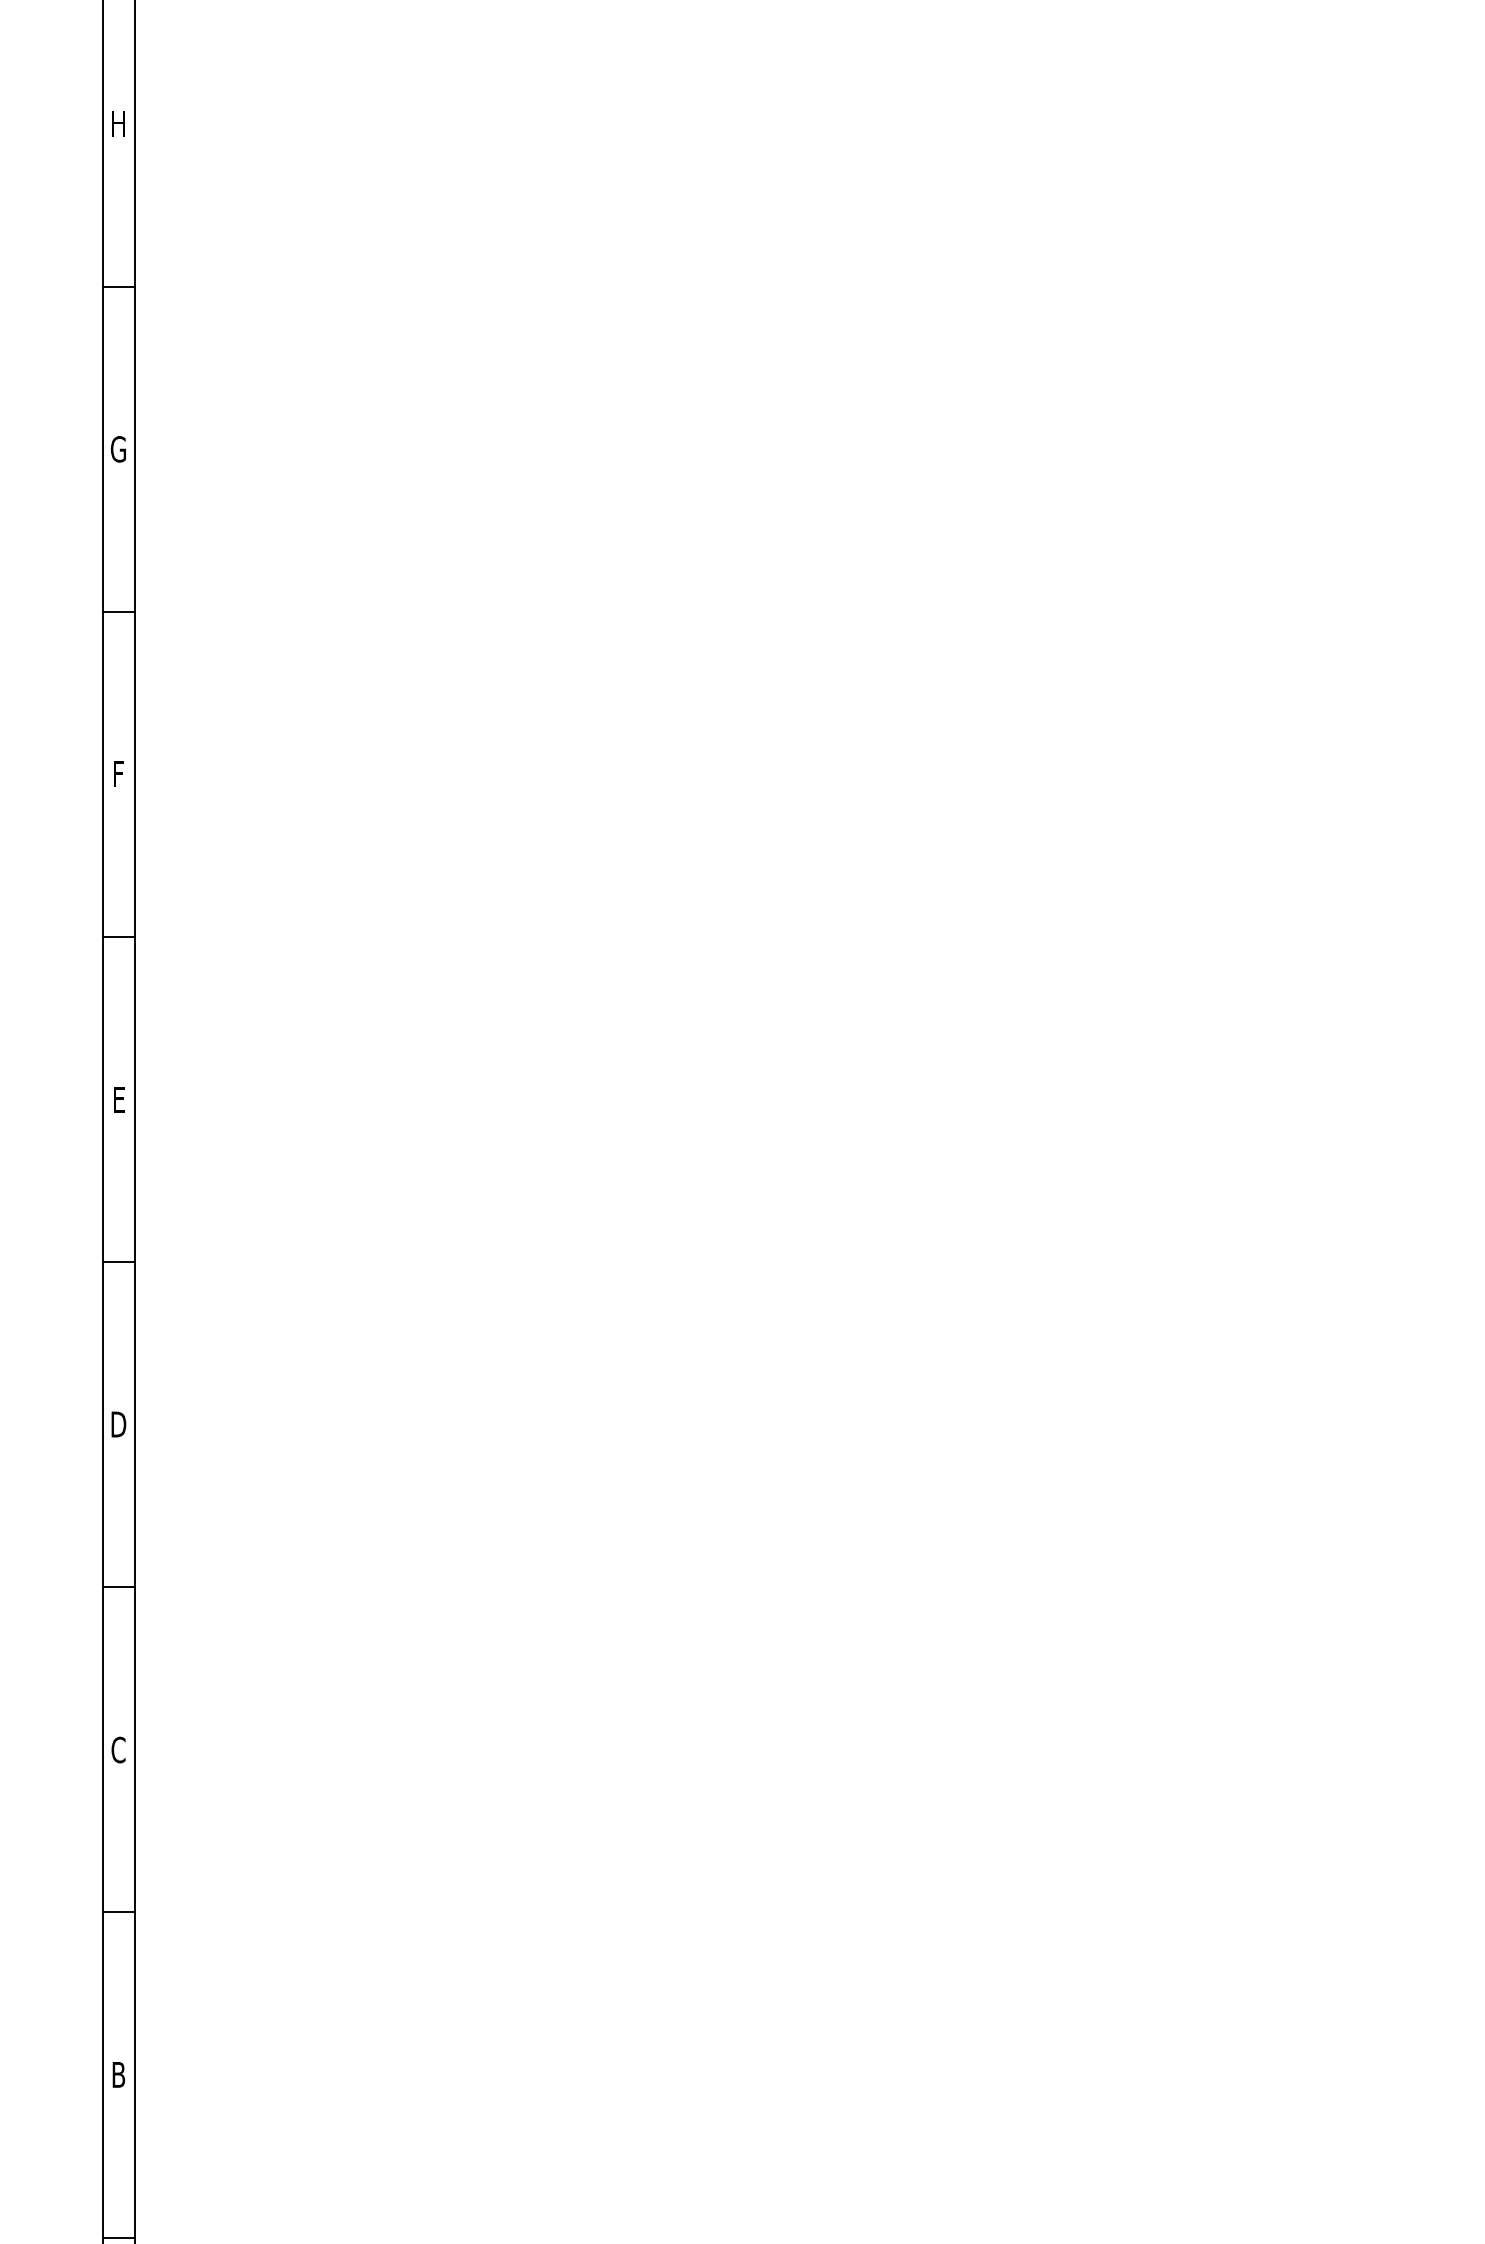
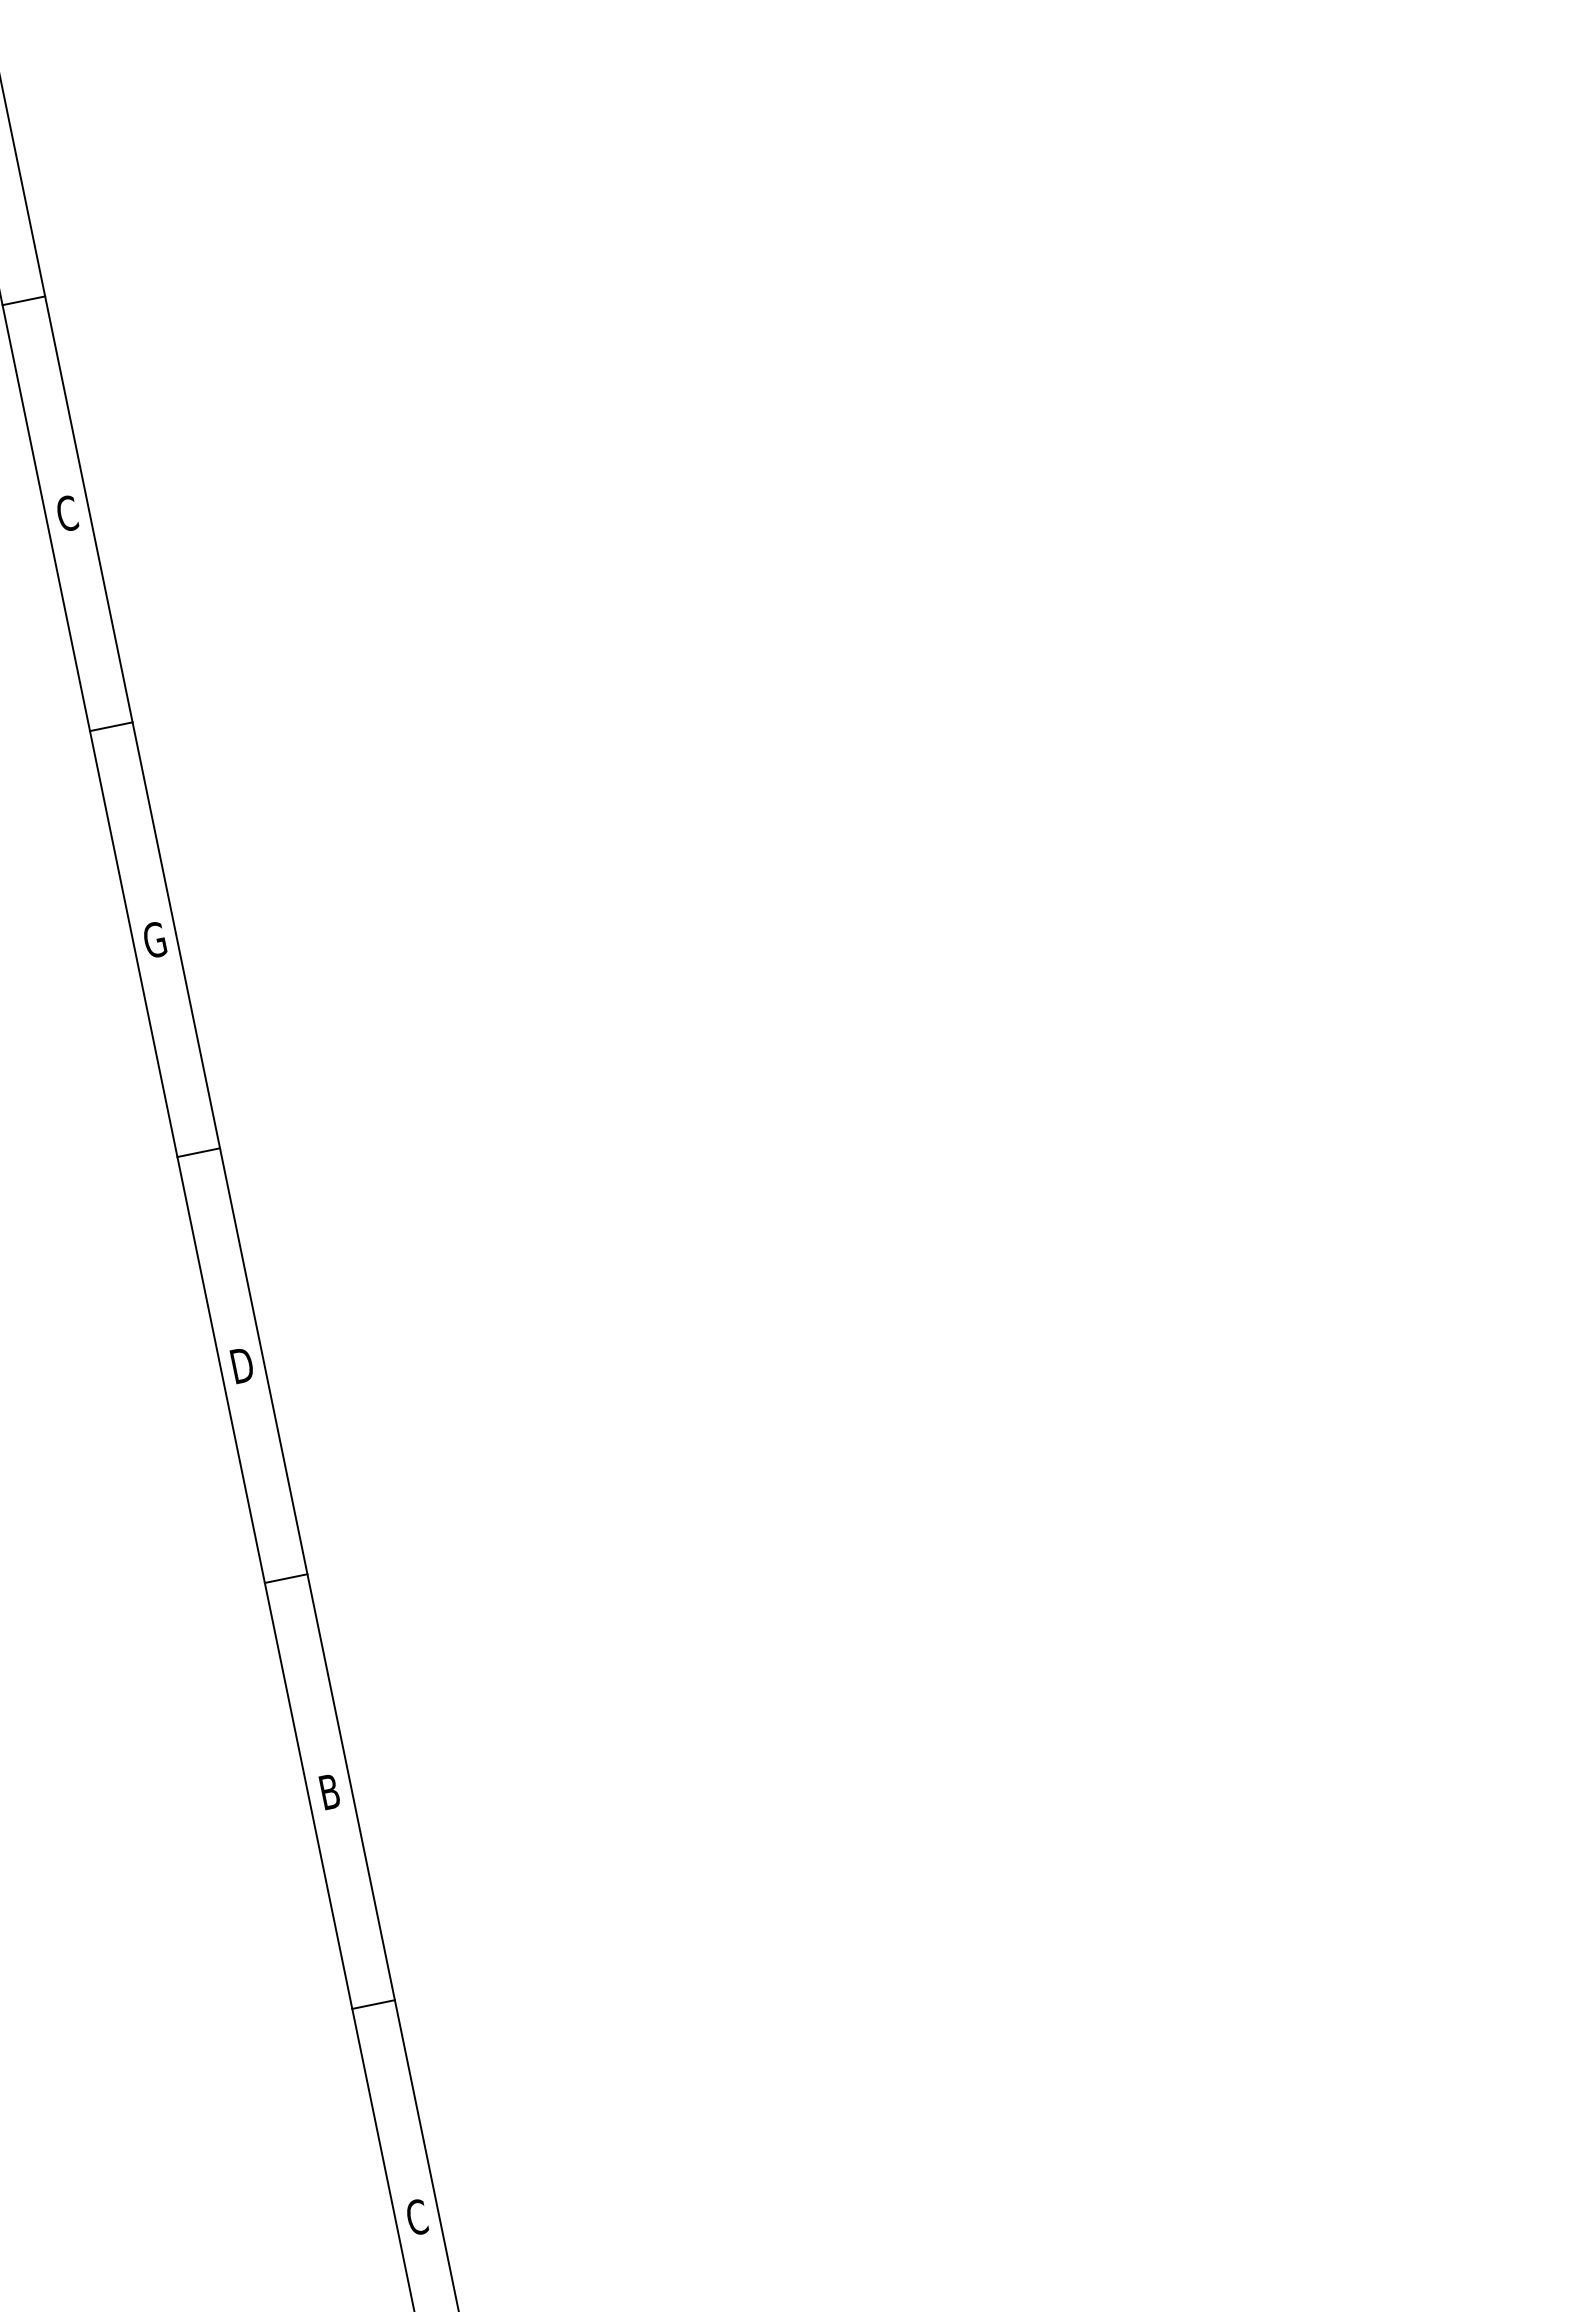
text: (118, 773) -> (66, 512), F -> C
text: (118, 1099) -> (154, 939), E -> G
text: (118, 1749) -> (329, 1791), C -> B
text: (118, 2074) -> (416, 2216), B -> C

